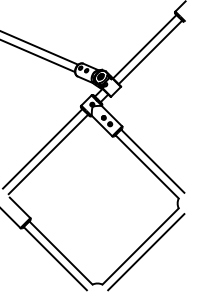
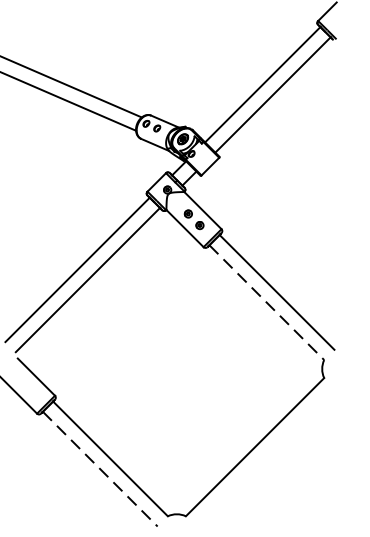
line: (147, 166) -> (267, 302), solid -> dashed
line: (146, 252) -> (265, 458), removed
line: (55, 258) -> (100, 468), solid -> dashed

